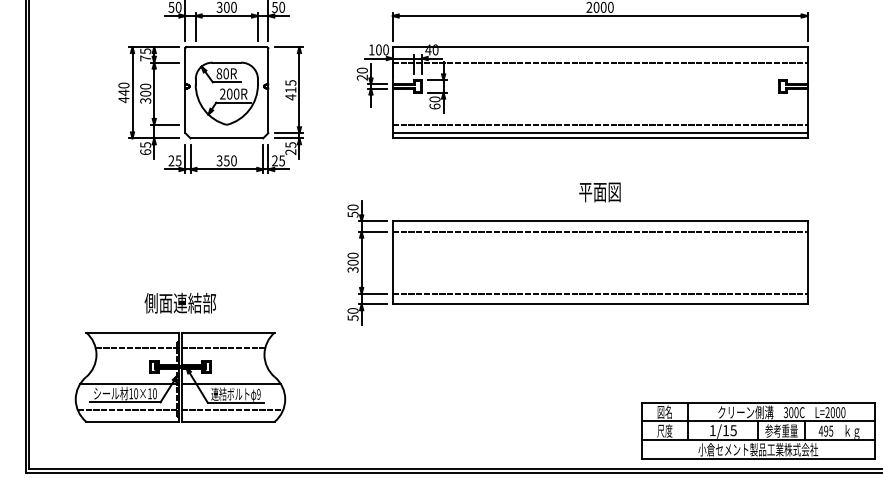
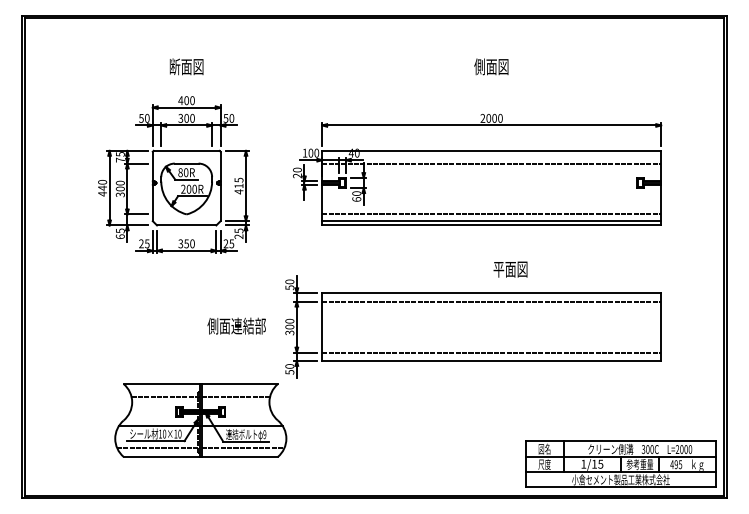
text: (599, 192) -> (510, 269), moved
text: (180, 302) -> (236, 325), moved
part: (180, 377) -> (200, 420), moved

